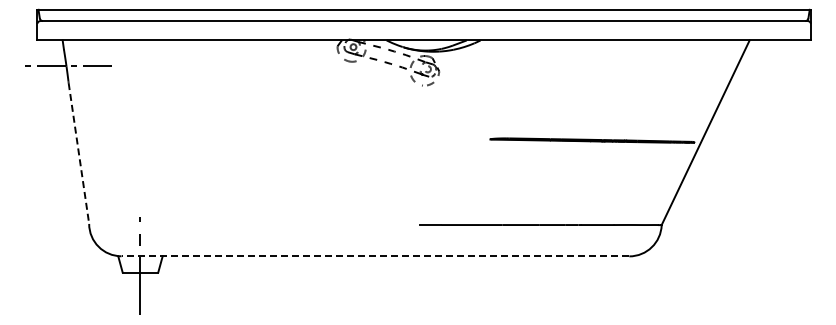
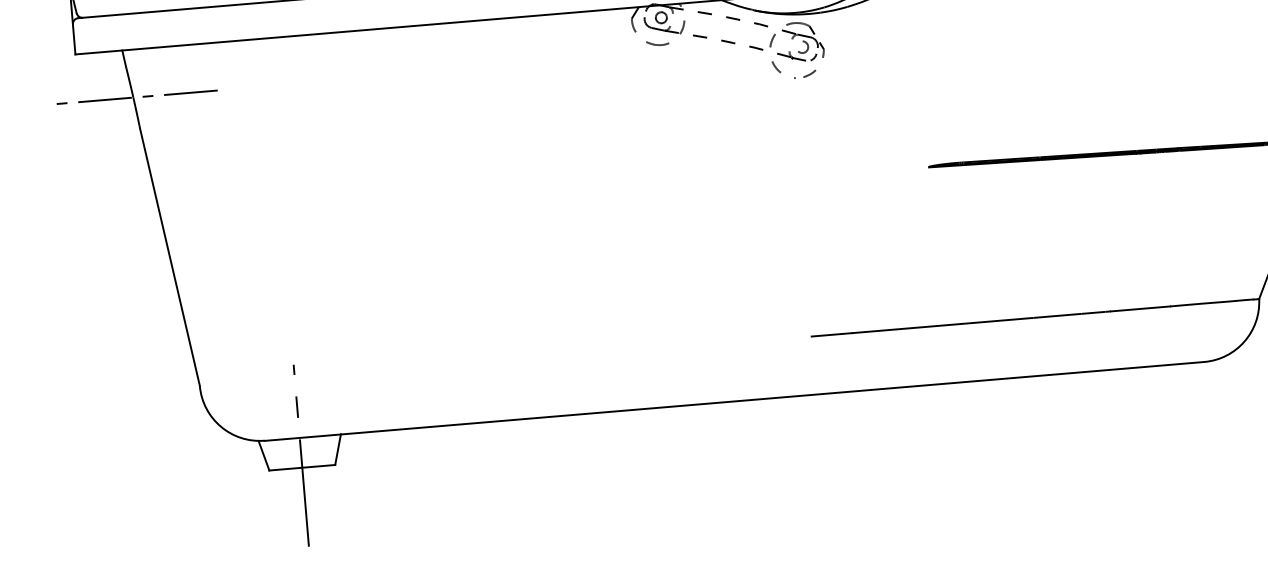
line: (79, 154) -> (171, 258), dashed -> solid
line: (375, 256) -> (734, 401), dashed -> solid

